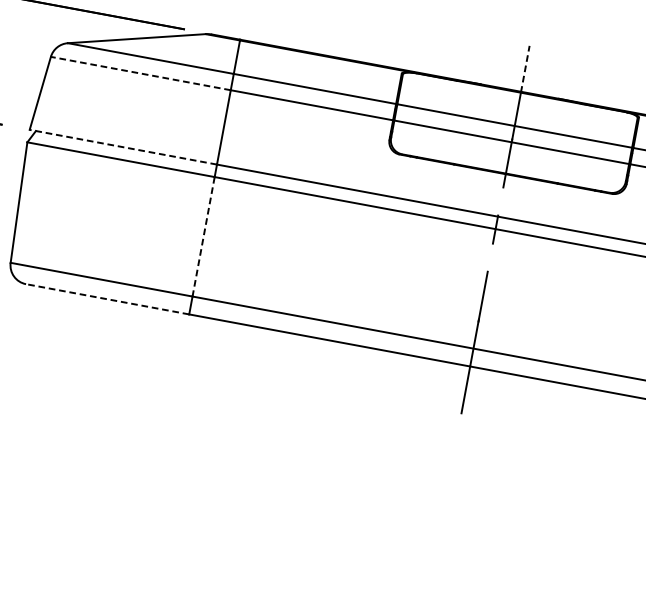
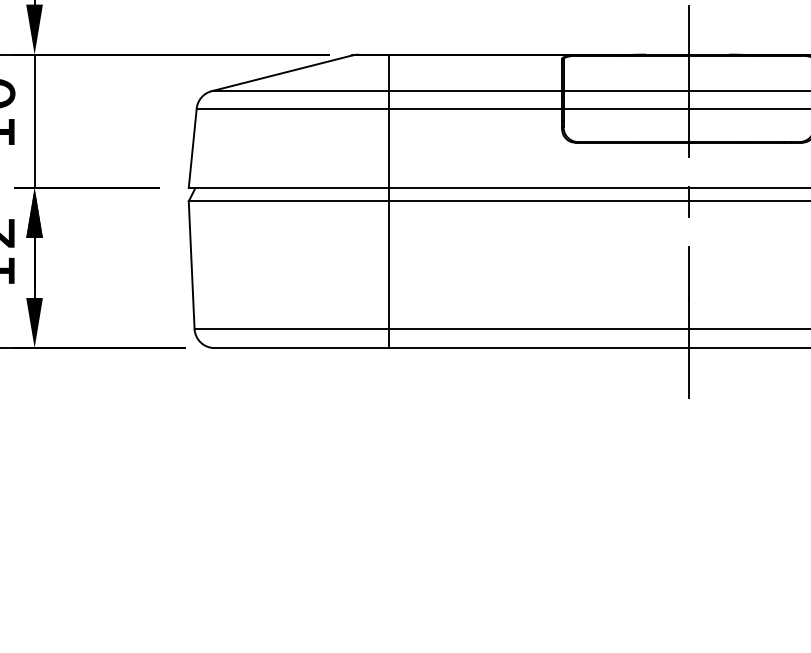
line: (524, 69) -> (688, 30), dashed -> solid
line: (140, 73) -> (292, 108), dashed -> solid
line: (122, 147) -> (288, 188), dashed -> solid
line: (203, 237) -> (388, 265), dashed -> solid
line: (107, 299) -> (301, 348), dashed -> solid

